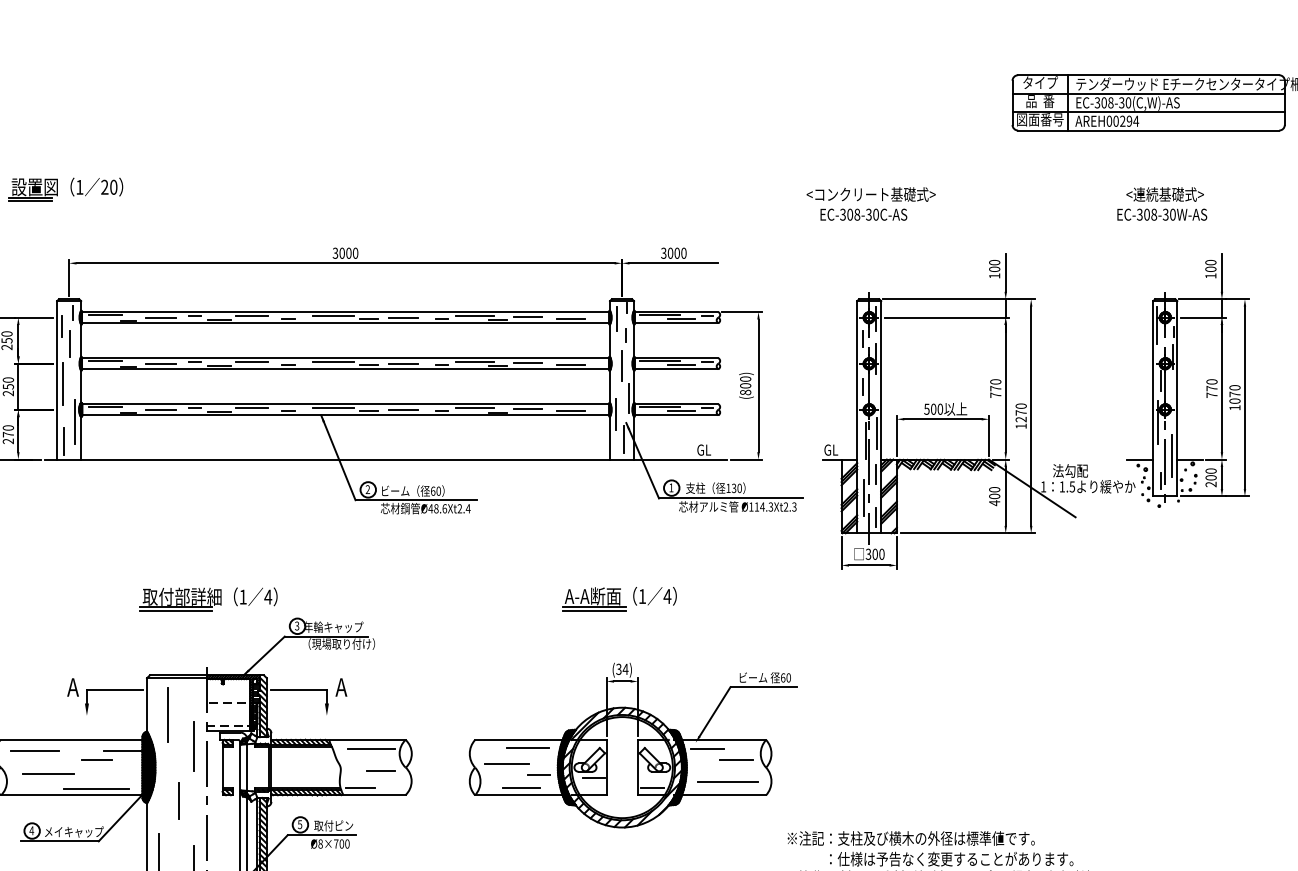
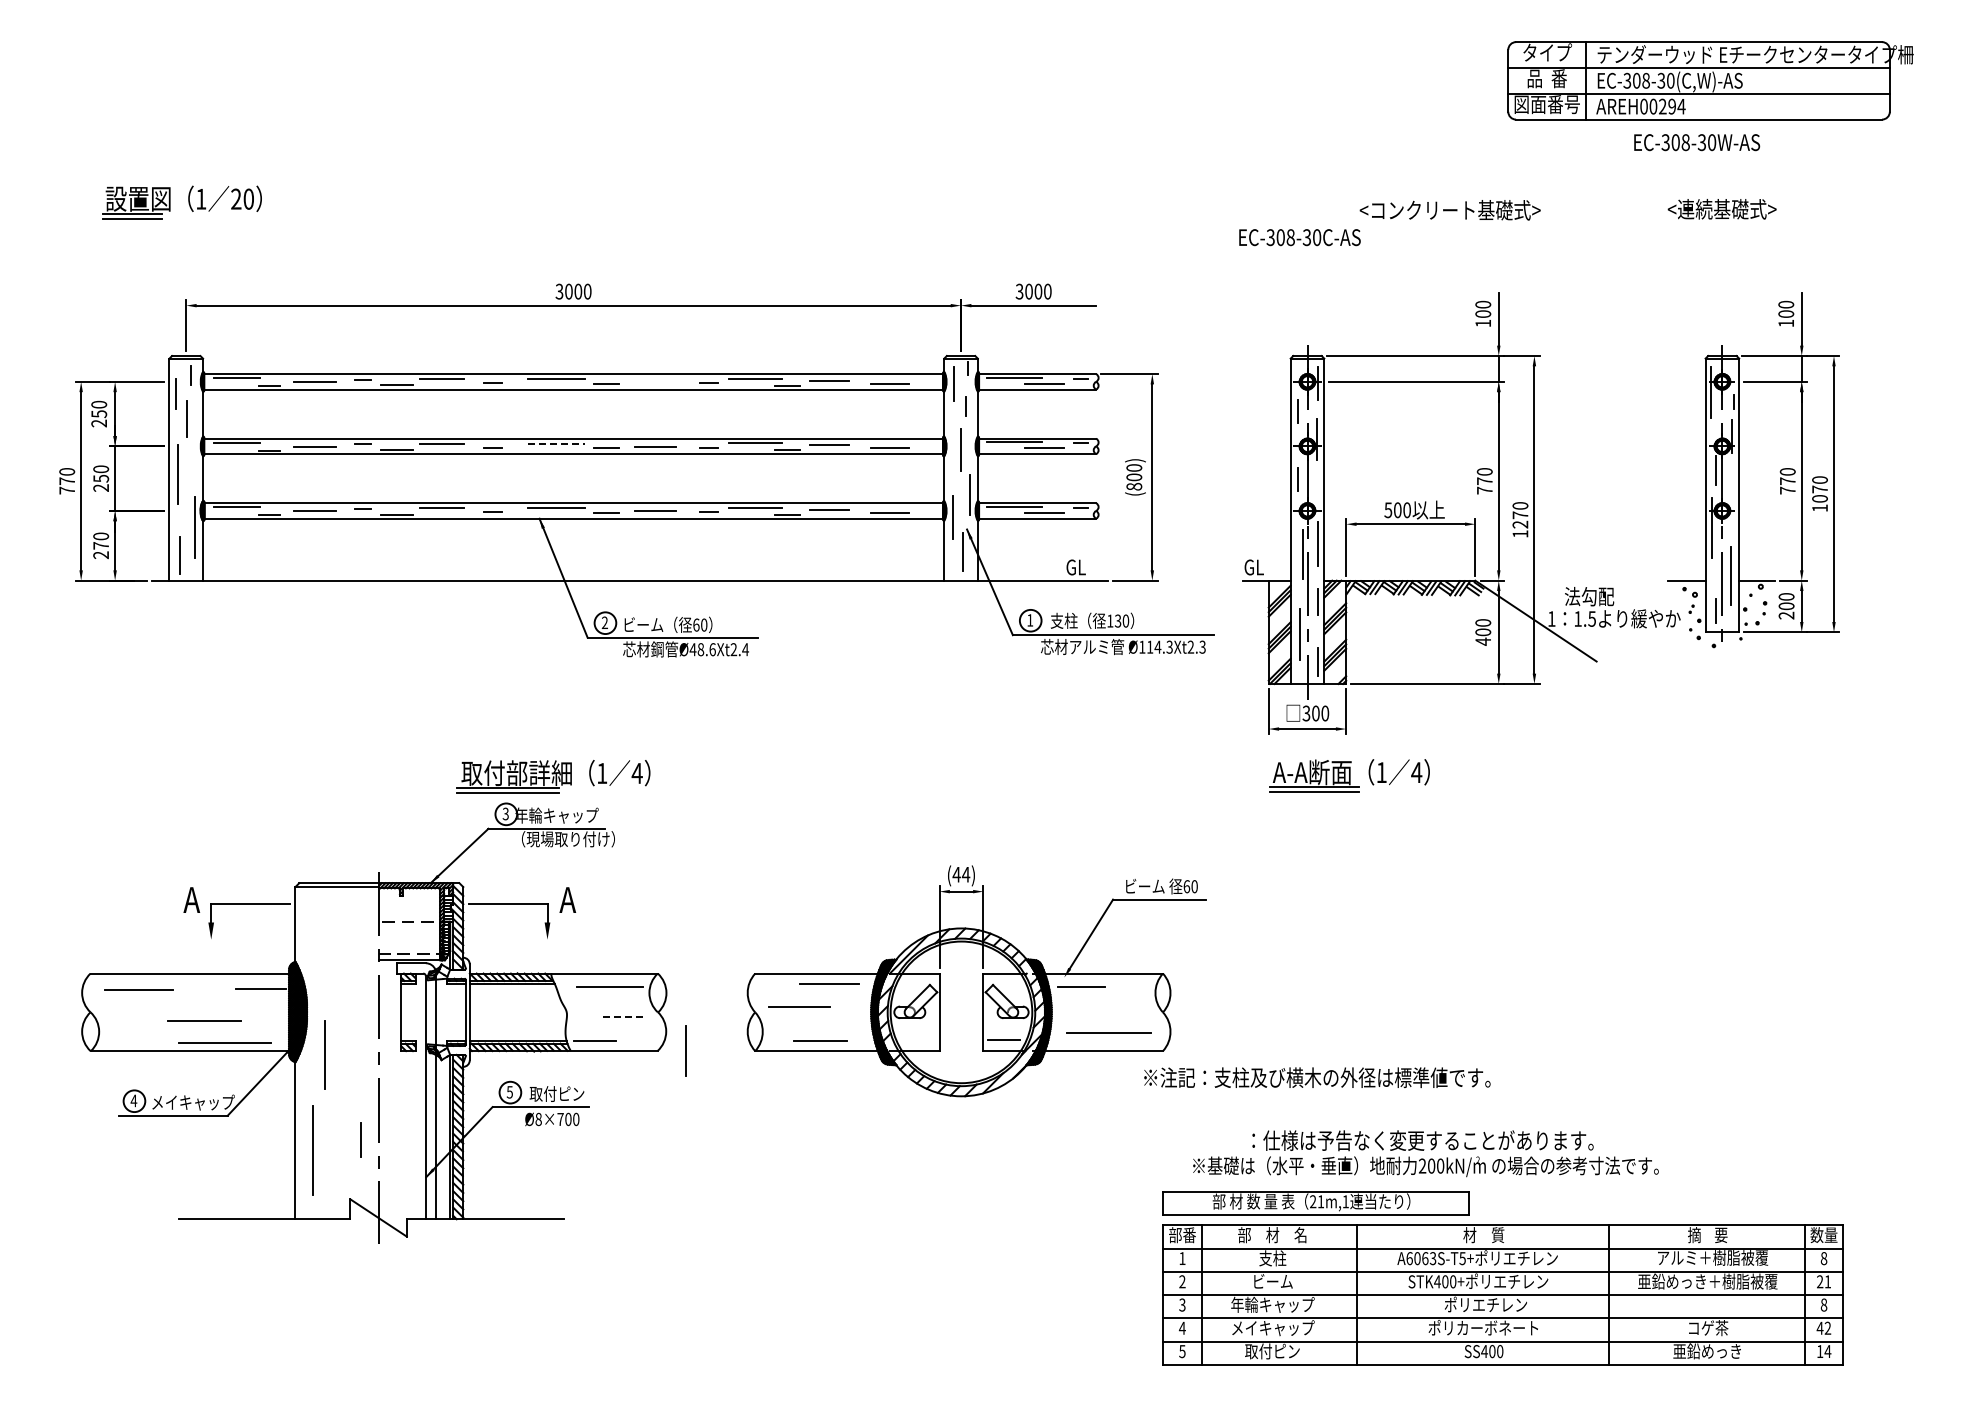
text: (870, 194) -> (1449, 210), moved
text: (1162, 214) -> (1697, 142), moved
line: (403, 318) -> (654, 382), removed
line: (333, 361) -> (556, 443), solid -> dashed
part: (619, 598) -> (1349, 775), moved
part: (208, 599) -> (553, 776), moved
text: (618, 669) -> (956, 874), (34) -> (44)
line: (167, 714) -> (324, 938), removed
line: (194, 746) -> (324, 1054), moved
line: (97, 759) -> (225, 1001), removed
line: (736, 759) -> (1121, 1001), removed
line: (381, 770) -> (623, 1016), solid -> dashed
line: (48, 773) -> (204, 1020), moved
line: (538, 775) -> (844, 1023), removed
line: (593, 777) -> (921, 1026), removed
line: (178, 800) -> (685, 1050), moved
text: (911, 838) -> (1317, 1077), moved

